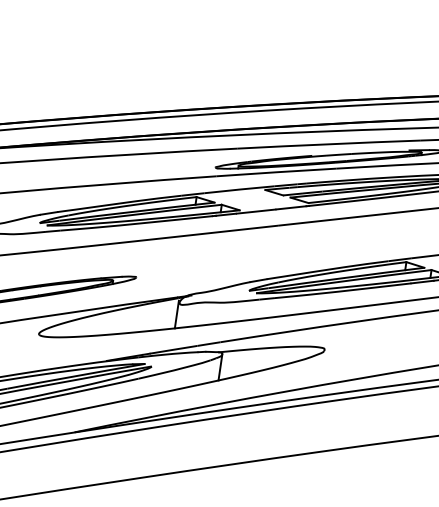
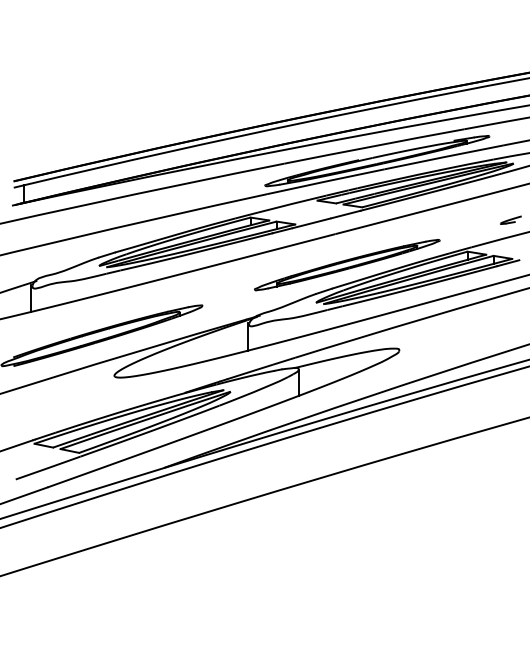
part: (285, 258) -> (347, 265), added

